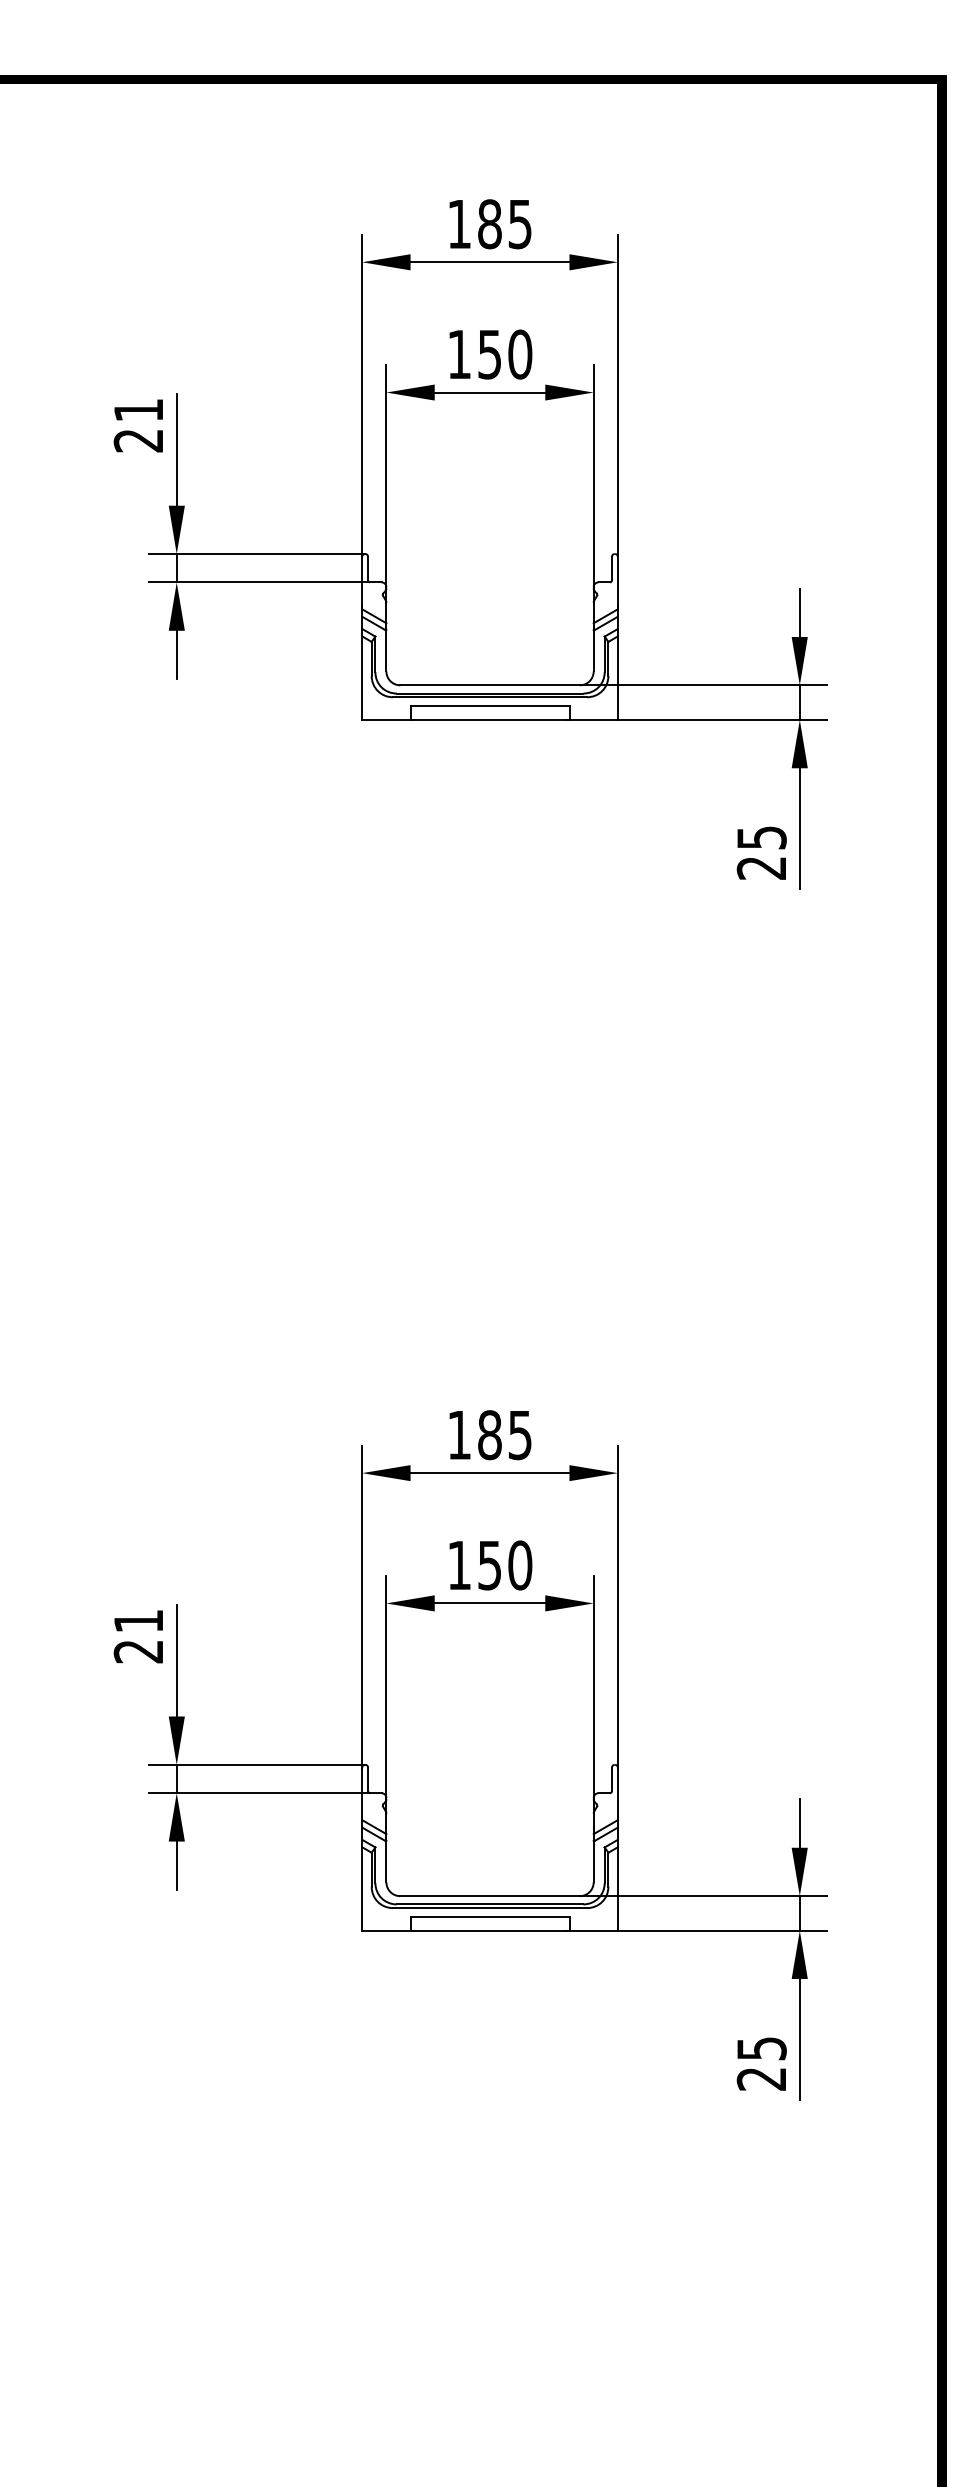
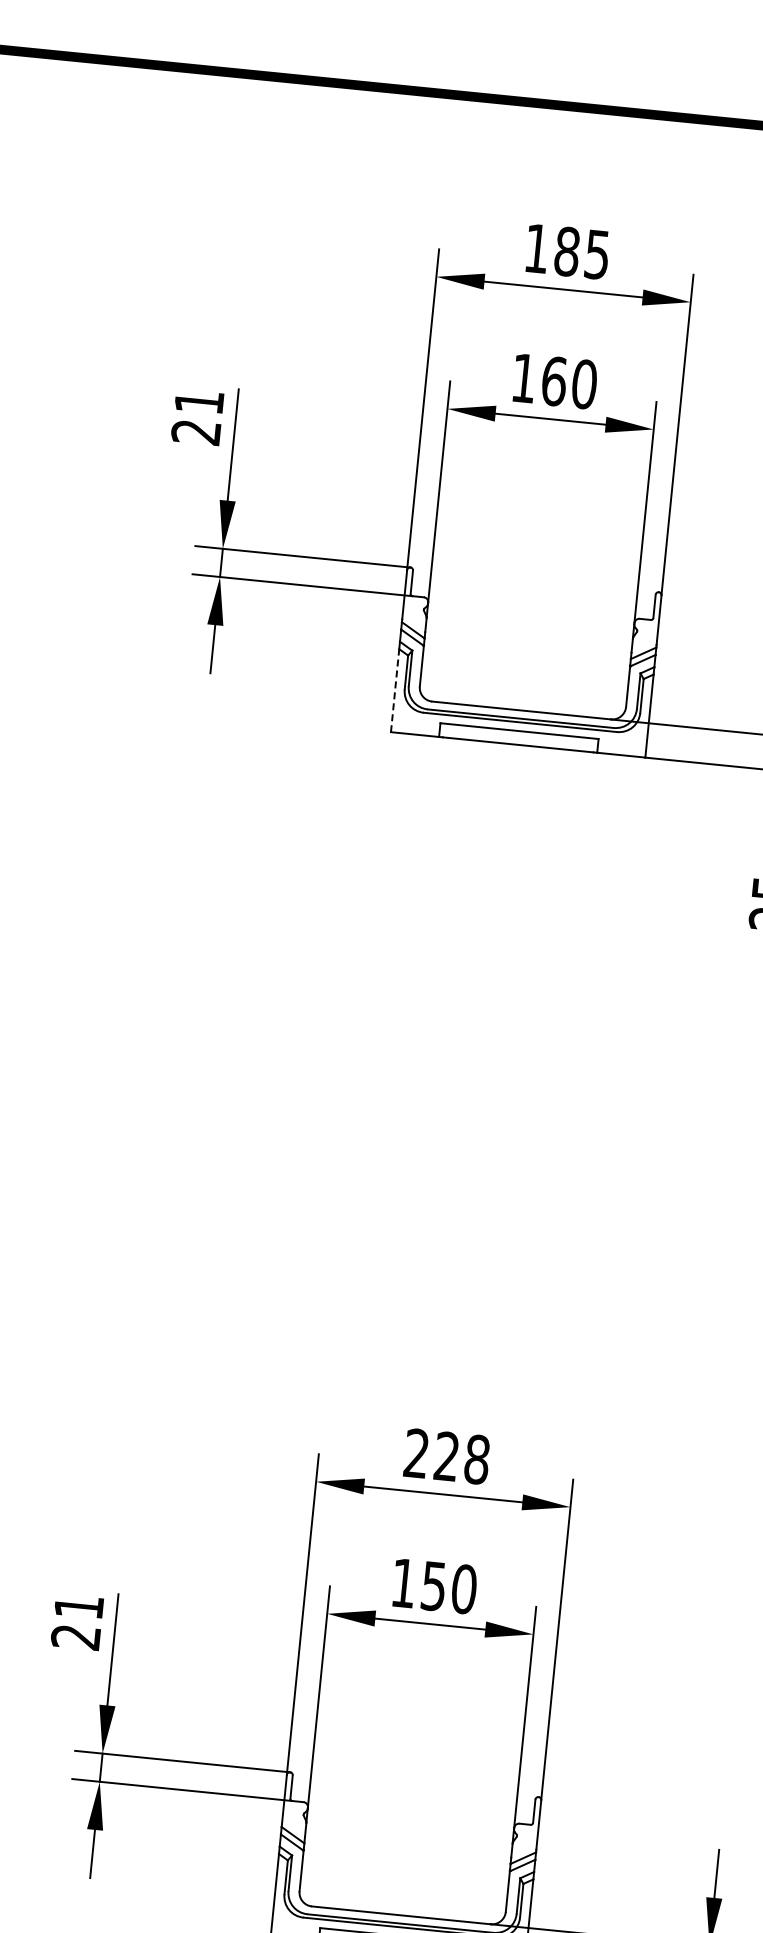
text: (490, 354) -> (554, 381), 150 -> 160
line: (362, 678) -> (395, 691), solid -> dashed
text: (490, 1435) -> (447, 1457), 185 -> 228

